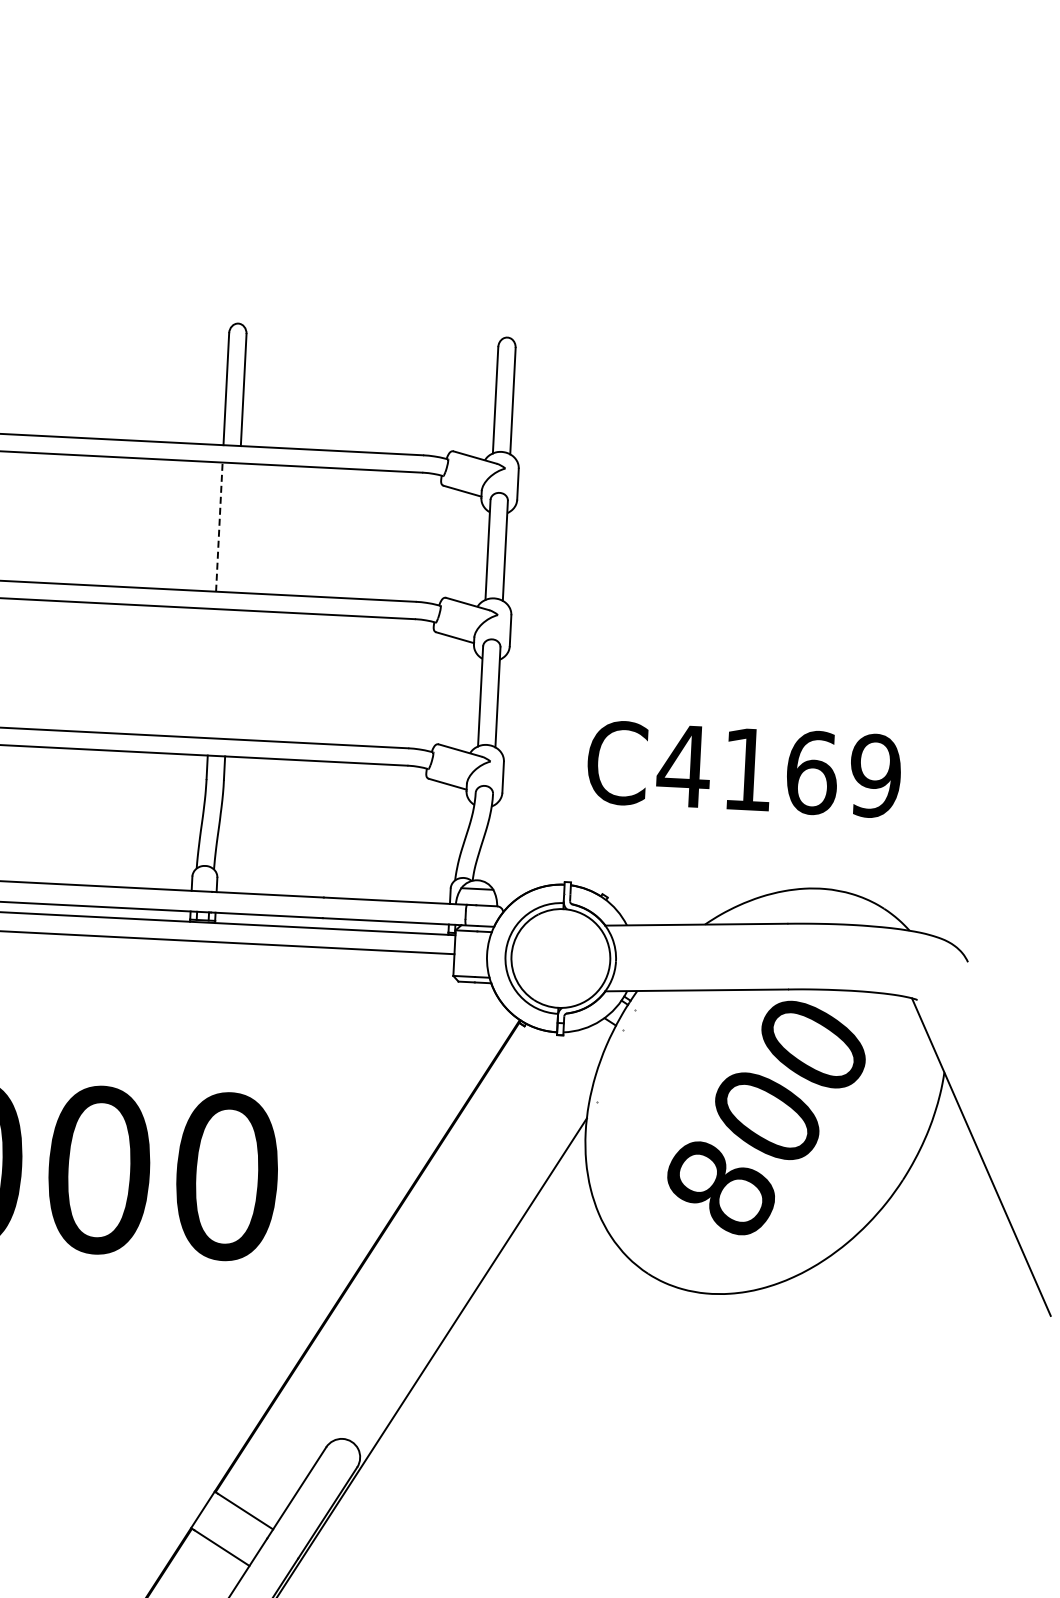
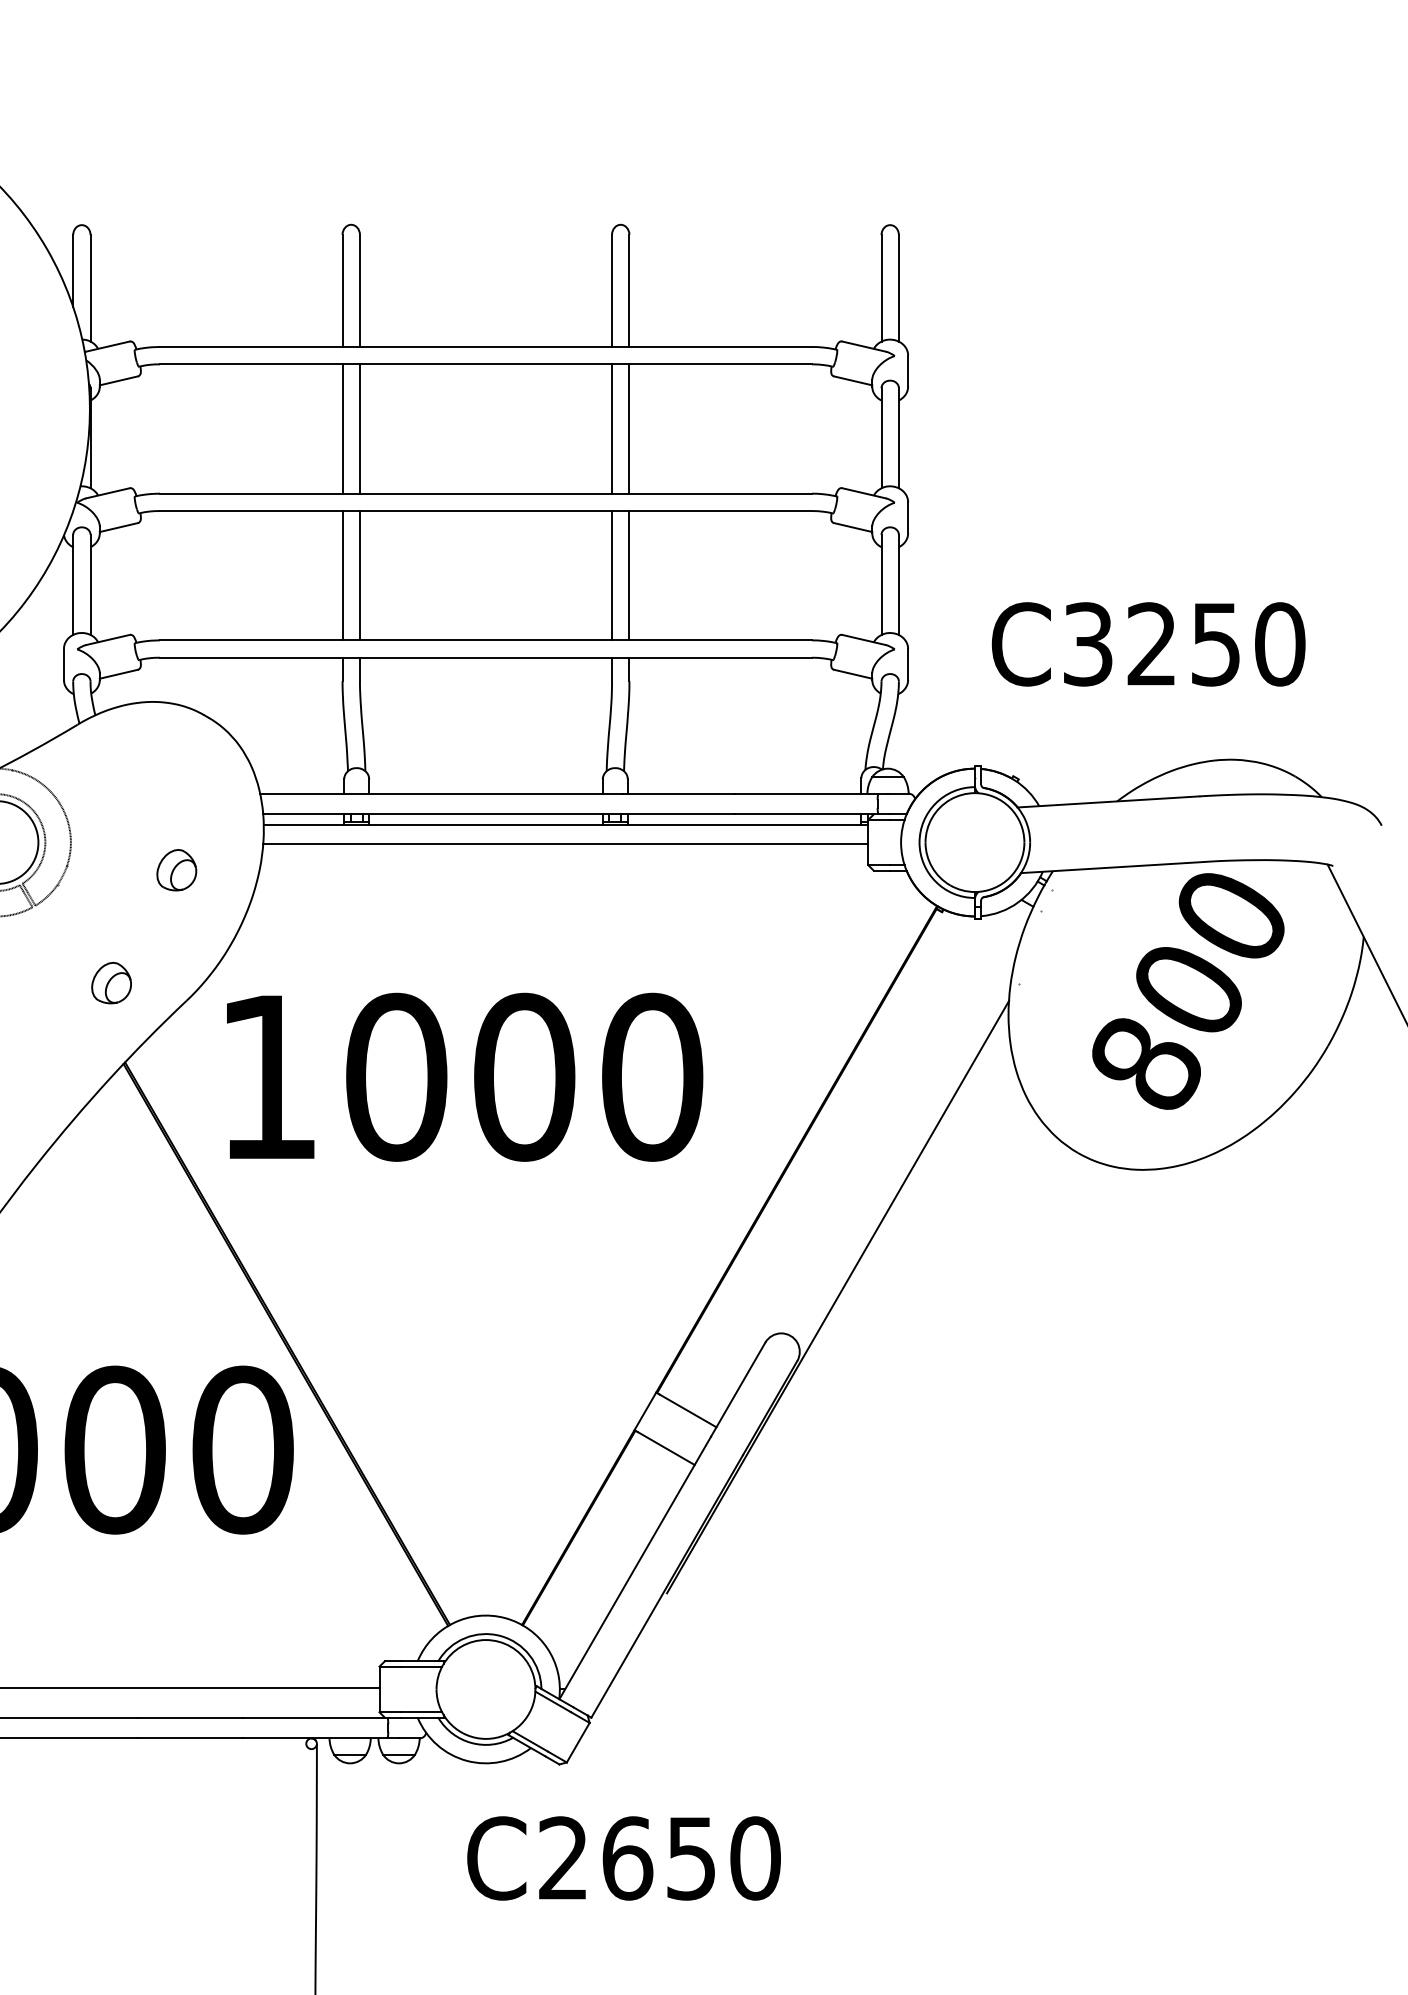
line: (219, 527) -> (612, 429), dashed -> solid
line: (236, 527) -> (629, 428), added
line: (212, 673) -> (612, 575), added
line: (229, 674) -> (629, 575), added
text: (779, 771) -> (1183, 644), C4169 -> C3250

